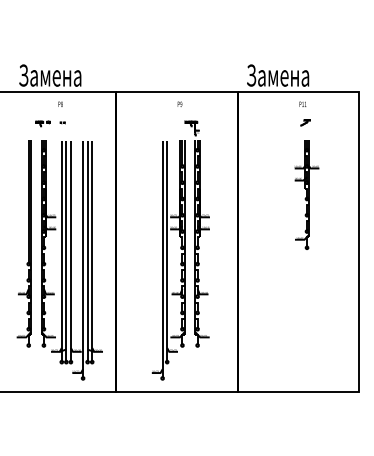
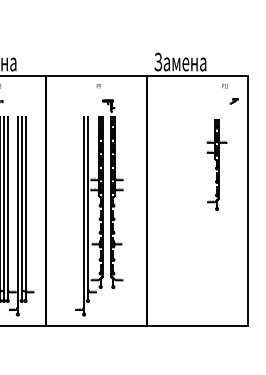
text: (302, 103) -> (224, 85), moved
part: (305, 122) -> (234, 101), moved
part: (306, 194) -> (216, 164), moved

